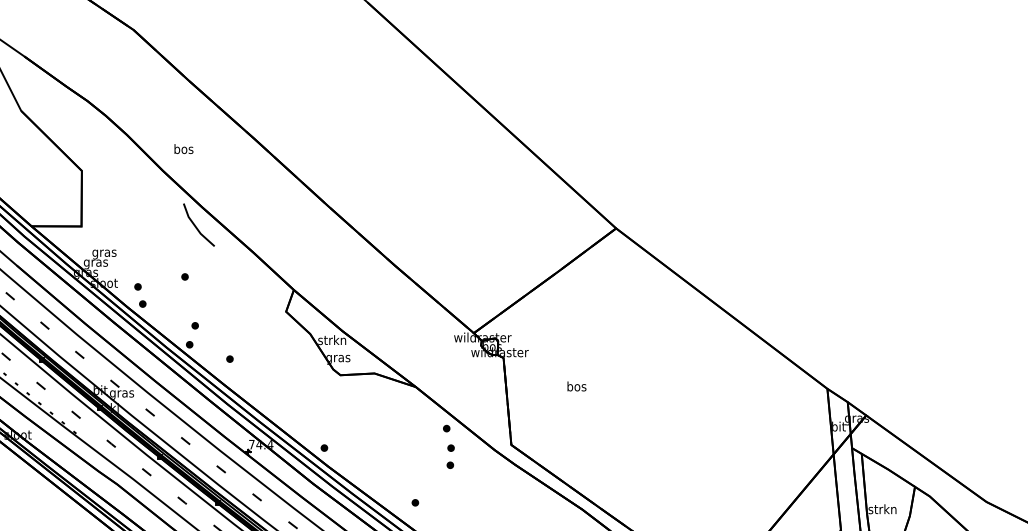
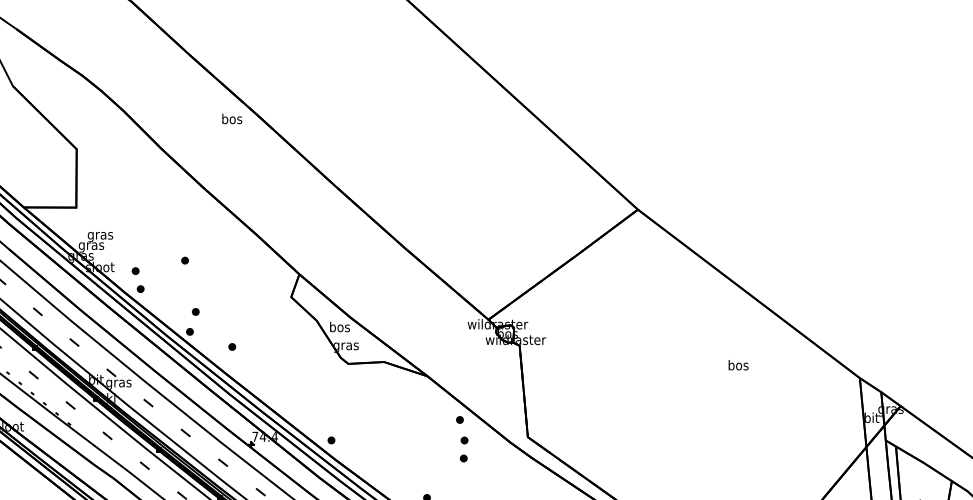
text: (183, 148) -> (231, 118), moved
line: (196, 226) -> (197, 207), removed
text: (332, 340) -> (339, 327), strkn -> bos
text: (576, 386) -> (738, 365), moved

